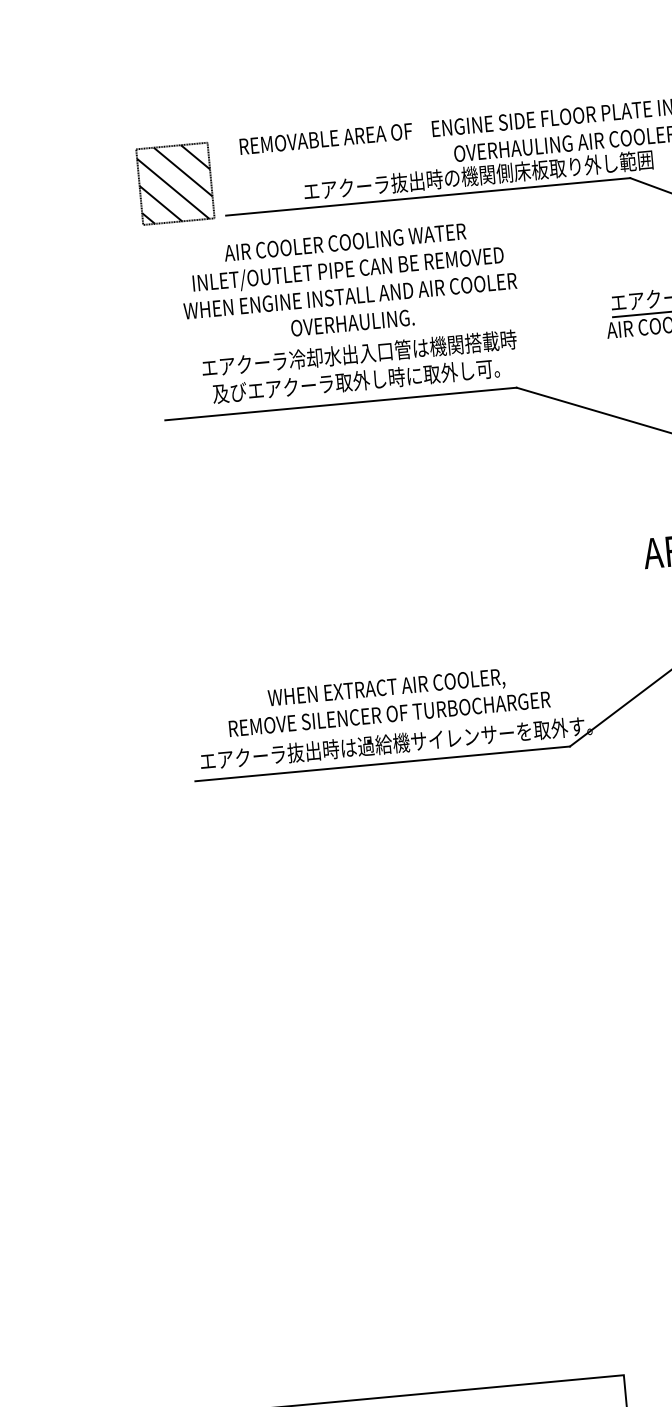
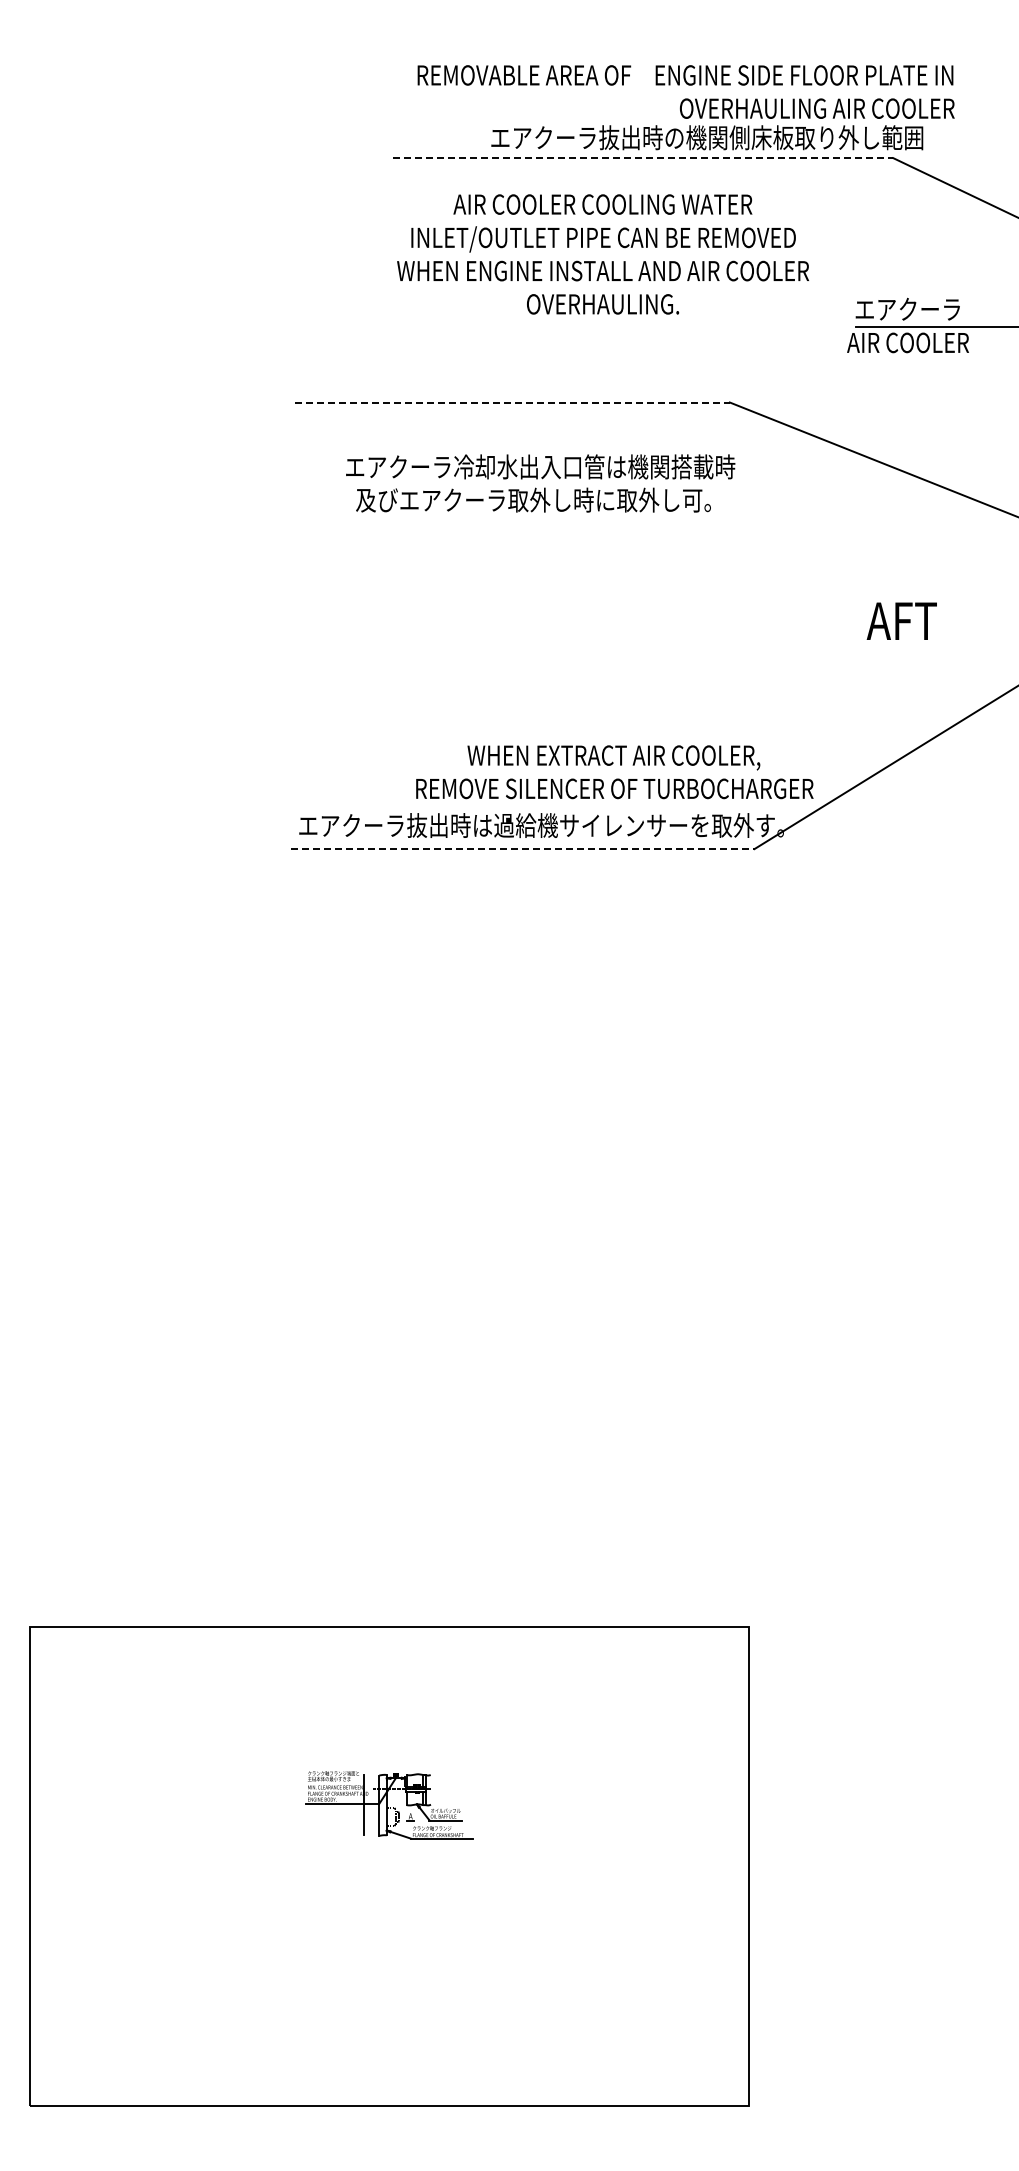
part: (174, 184) -> (333, 113), removed
line: (428, 197) -> (643, 158), solid -> dashed
text: (349, 282) -> (603, 254), moved
text: (360, 367) -> (540, 483), moved
line: (341, 403) -> (512, 402), solid -> dashed
text: (388, 700) -> (614, 772), moved
line: (382, 764) -> (522, 849), solid -> dashed

